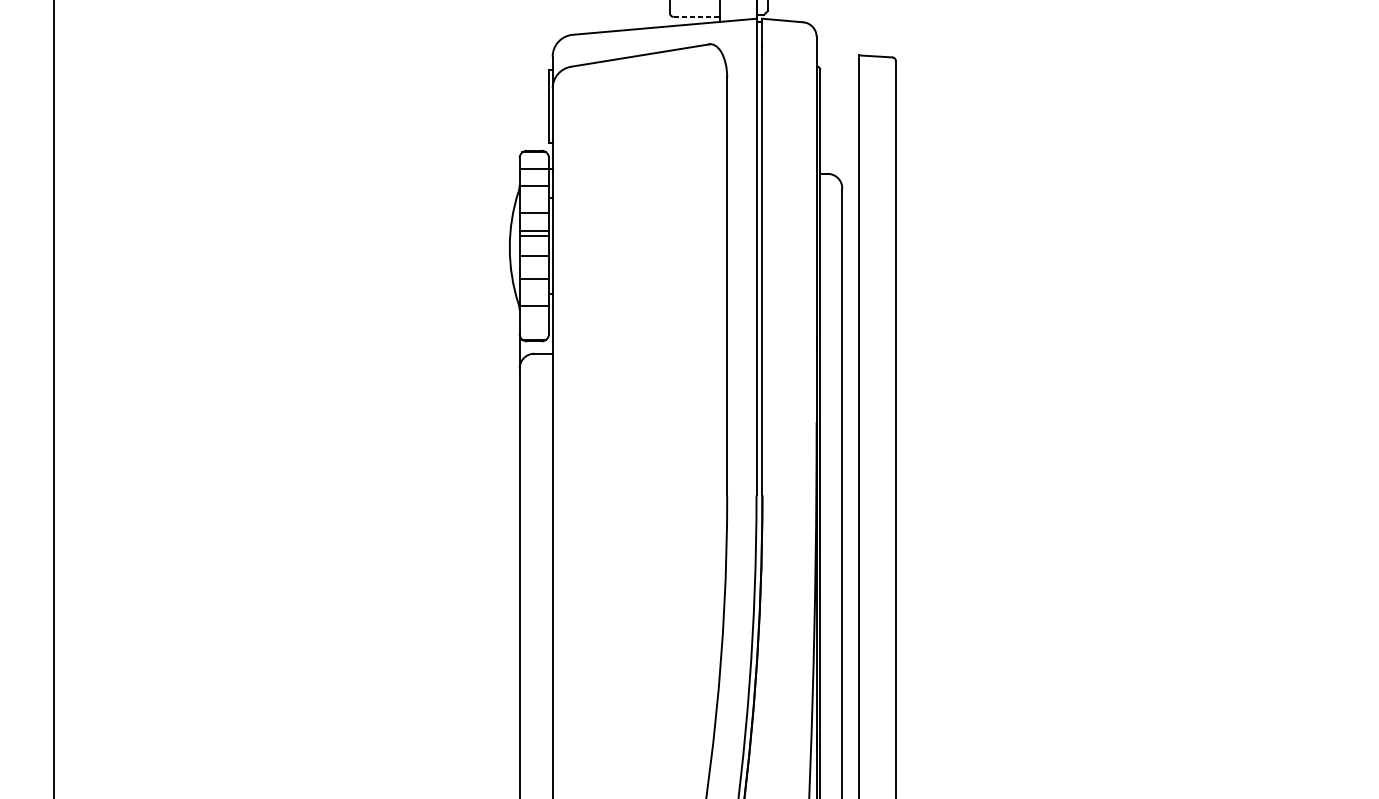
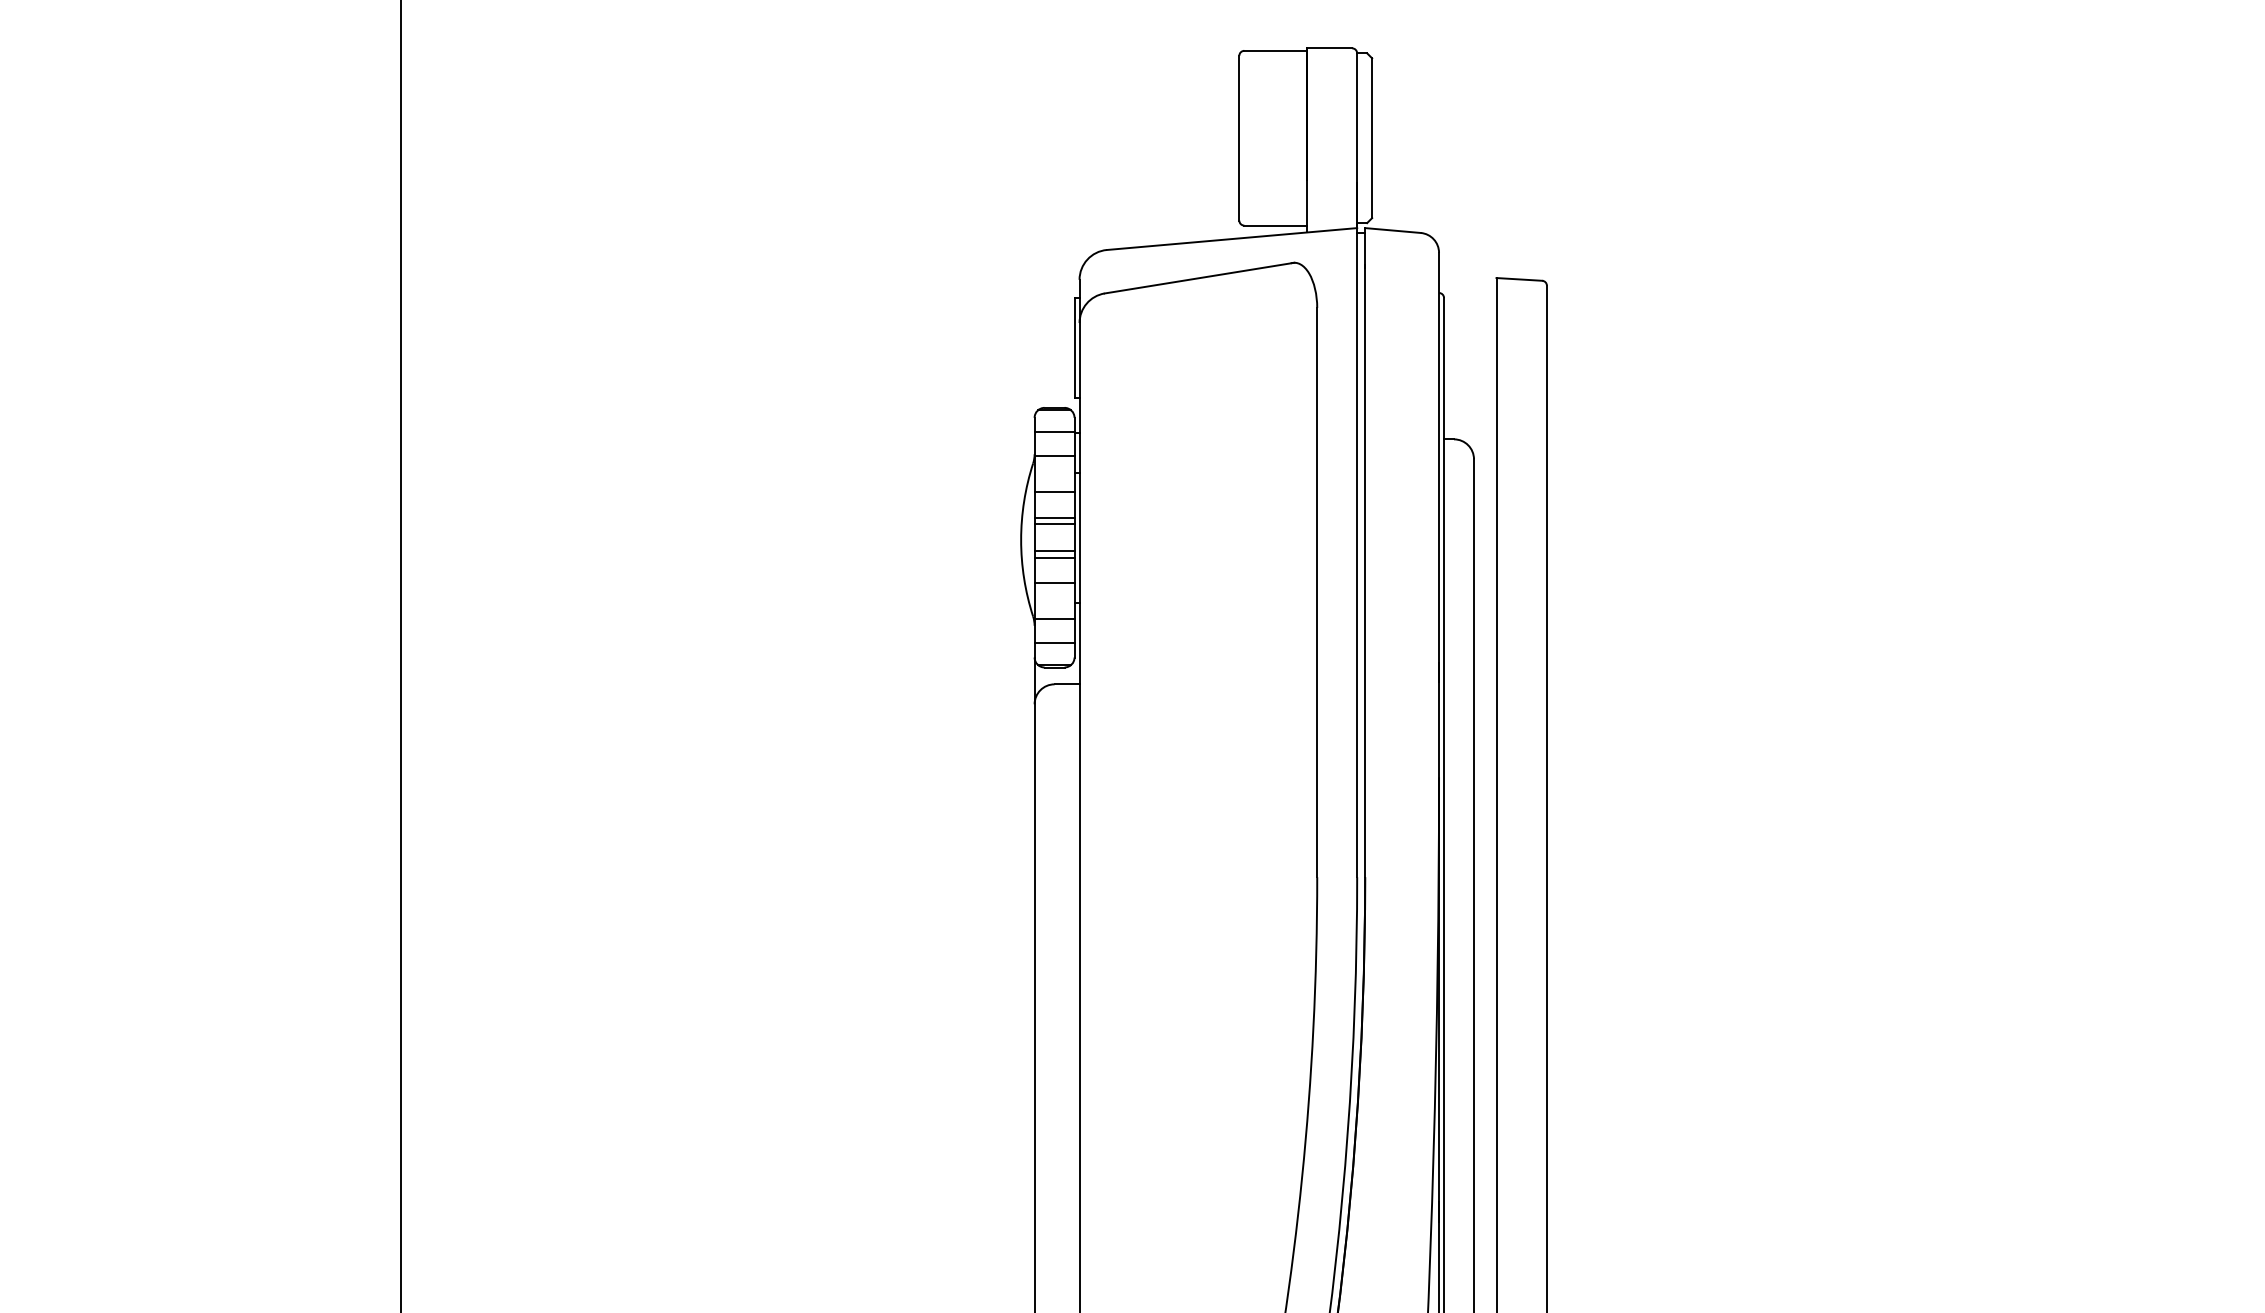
line: (697, 16) -> (1276, 225), dashed -> solid
line: (534, 260) -> (1054, 557), added
line: (534, 323) -> (1054, 642), added

